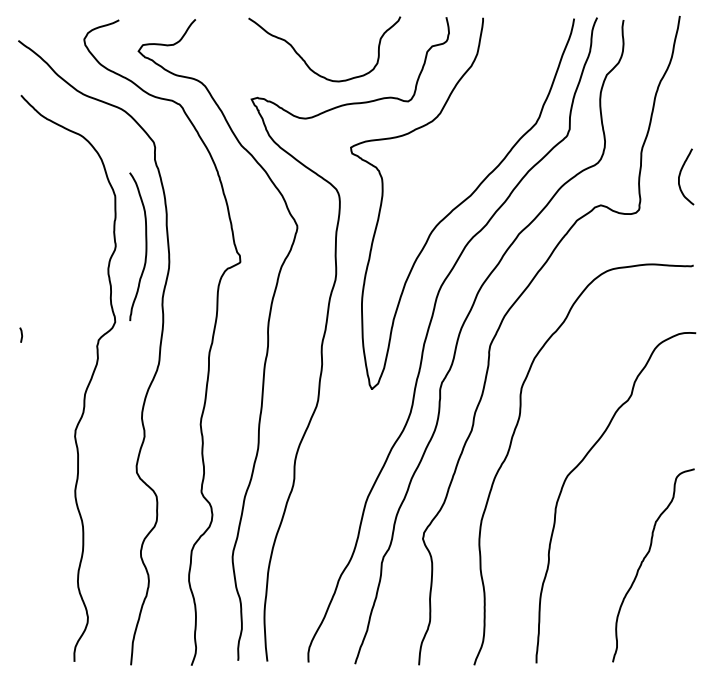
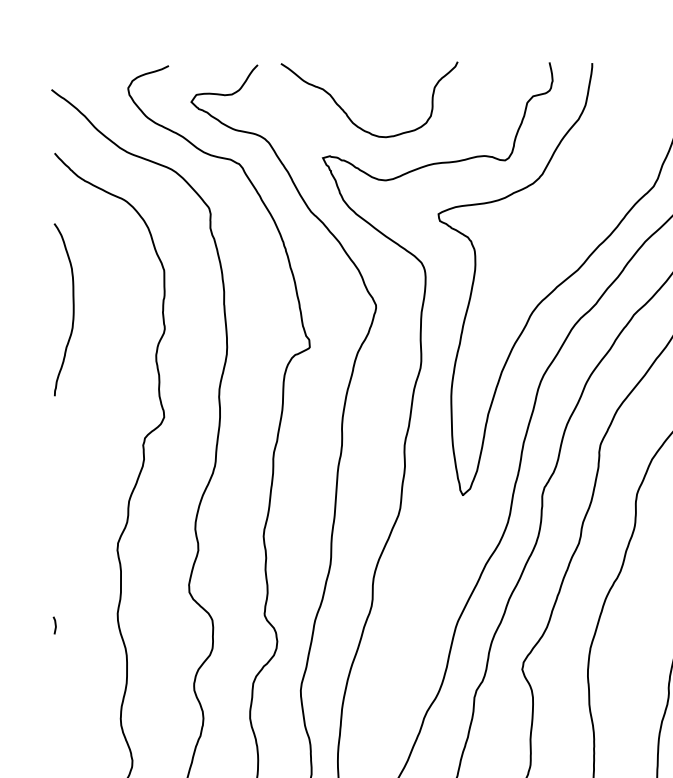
curve: (305, 60) -> (347, 112), moved
curve: (145, 246) -> (72, 309), moved
line: (21, 334) -> (55, 624), moved

